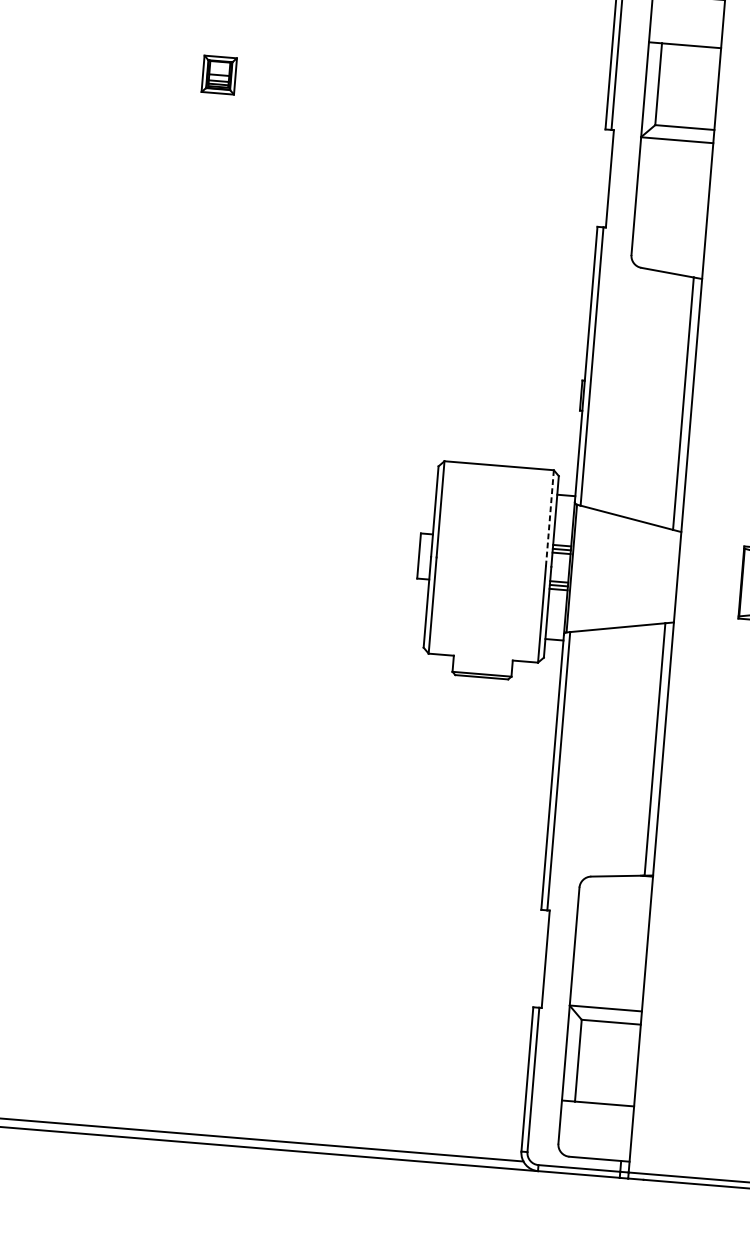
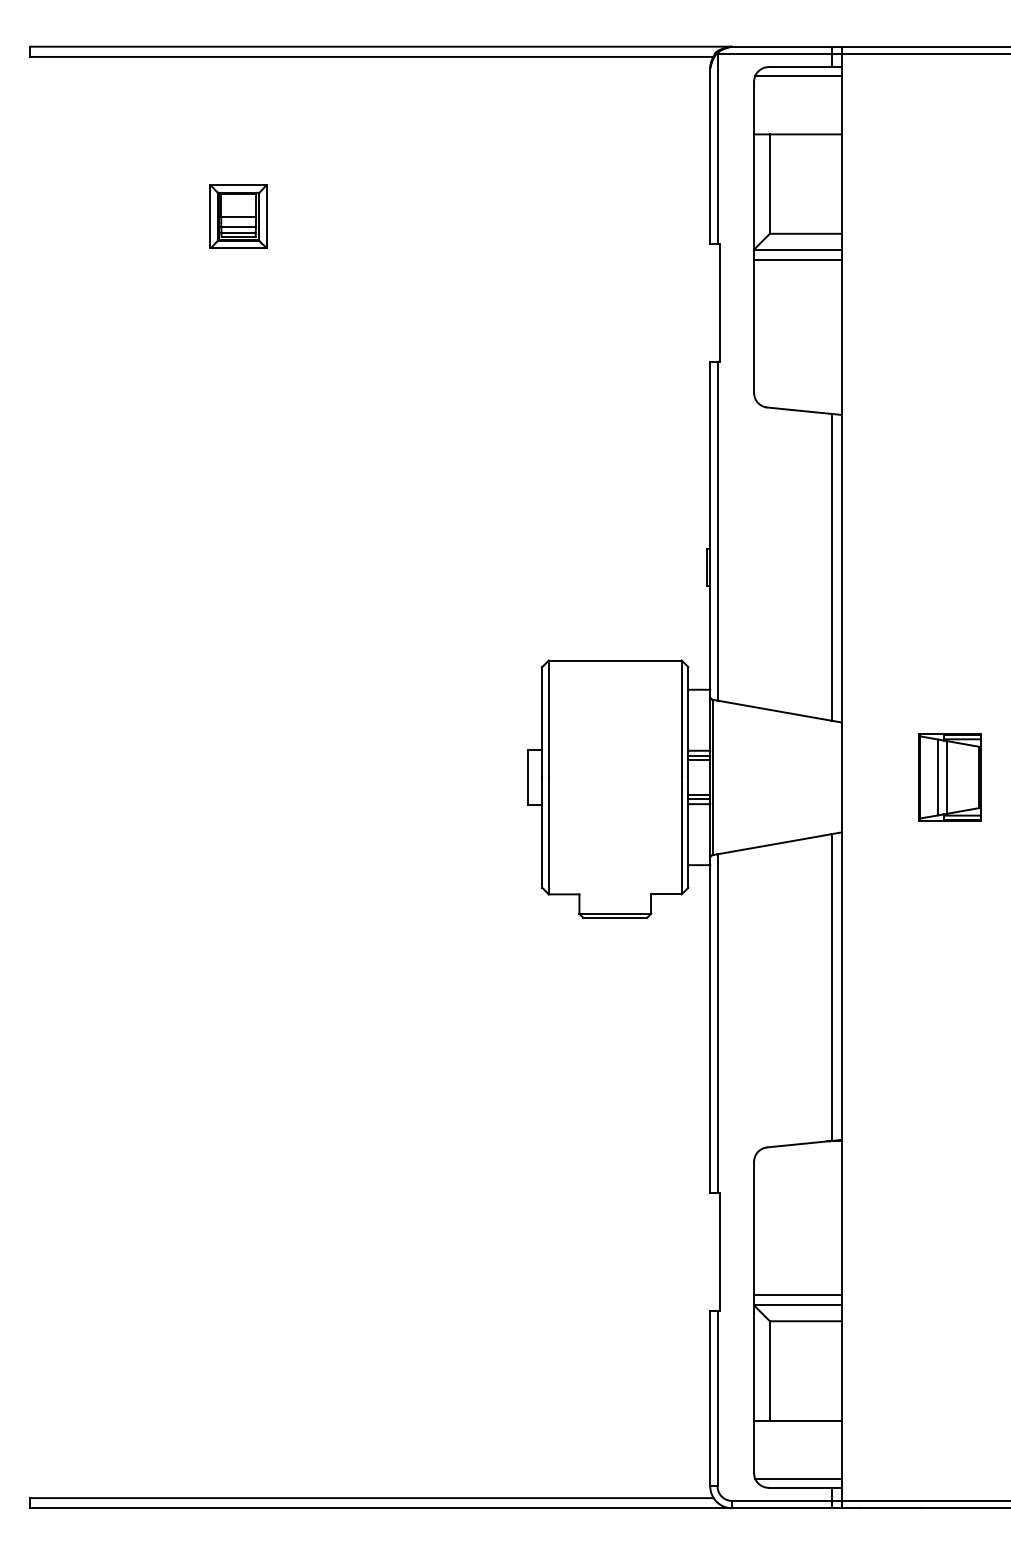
part: (219, 74) -> (238, 216), size x1.43
line: (676, 148) -> (797, 260), added
line: (549, 517) -> (681, 718), dashed -> solid
line: (606, 999) -> (797, 1294), added
line: (594, 1151) -> (798, 1479), added

